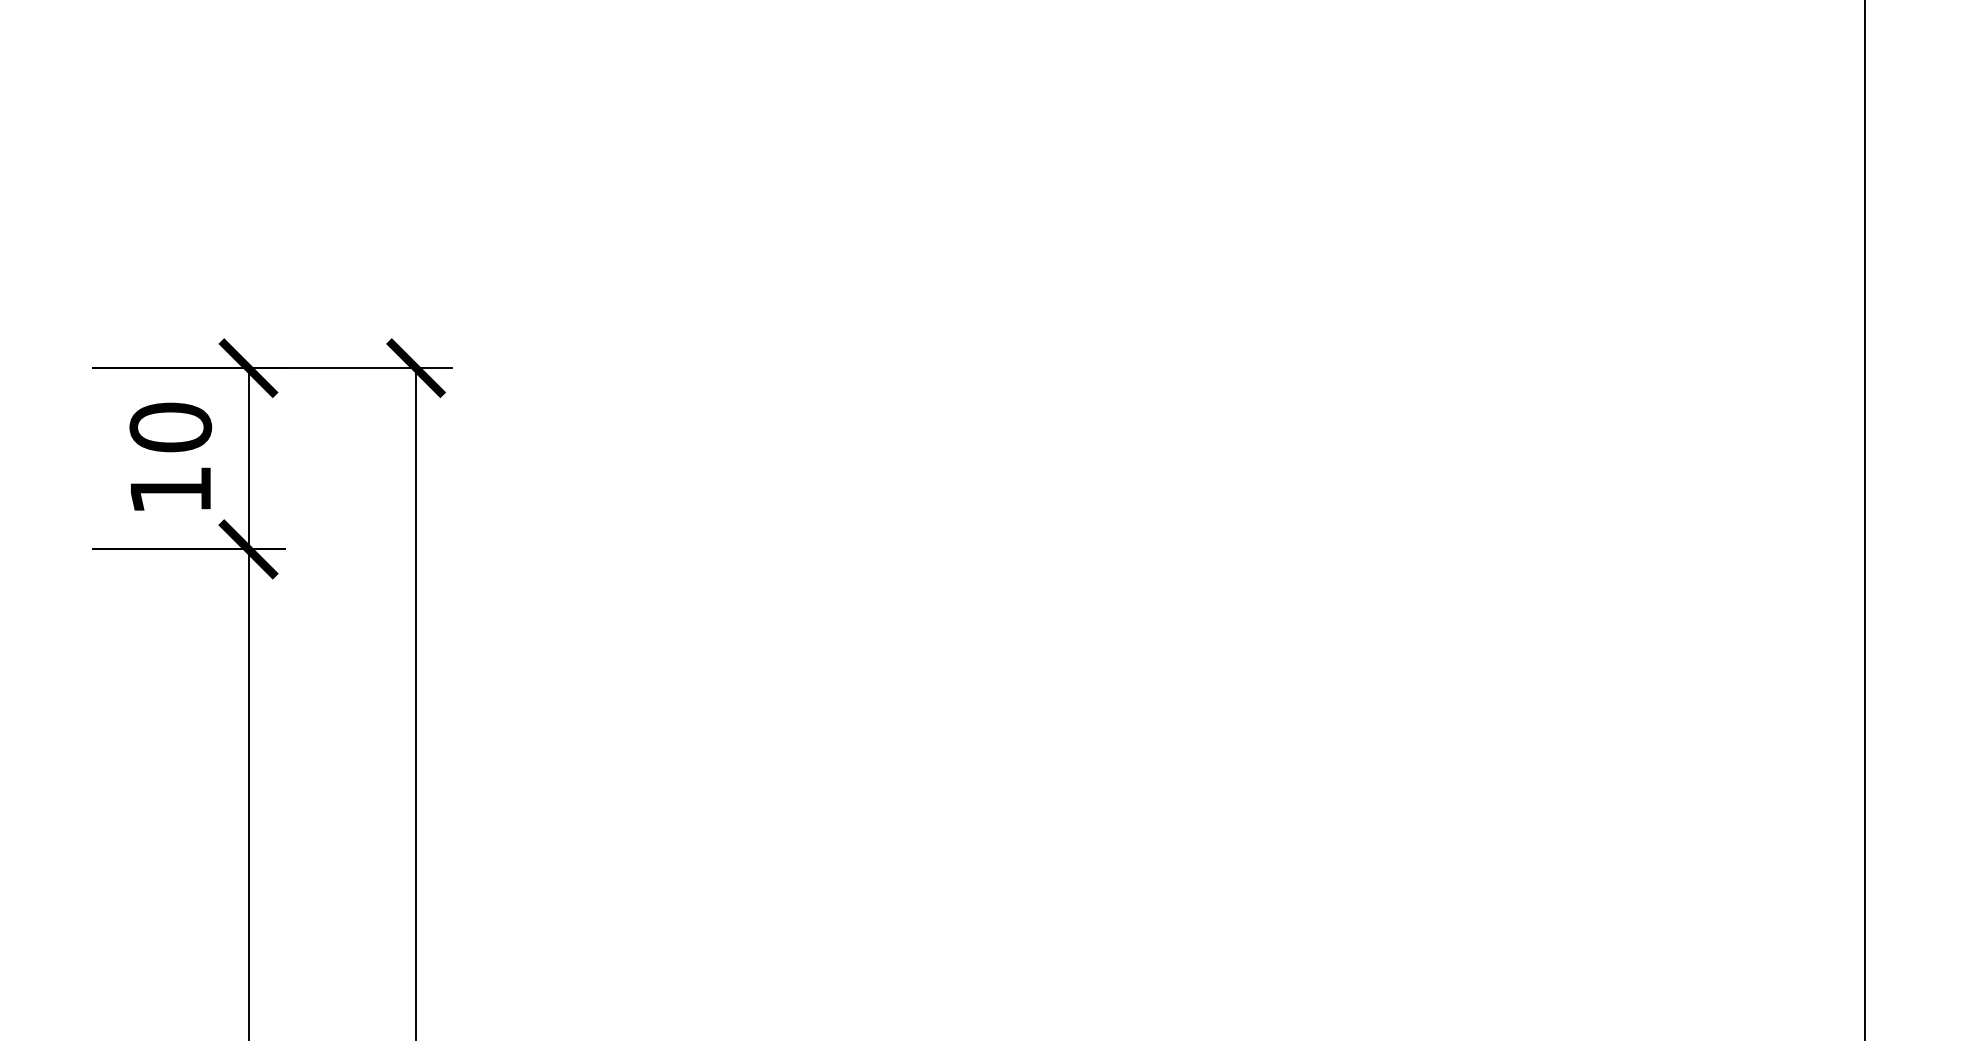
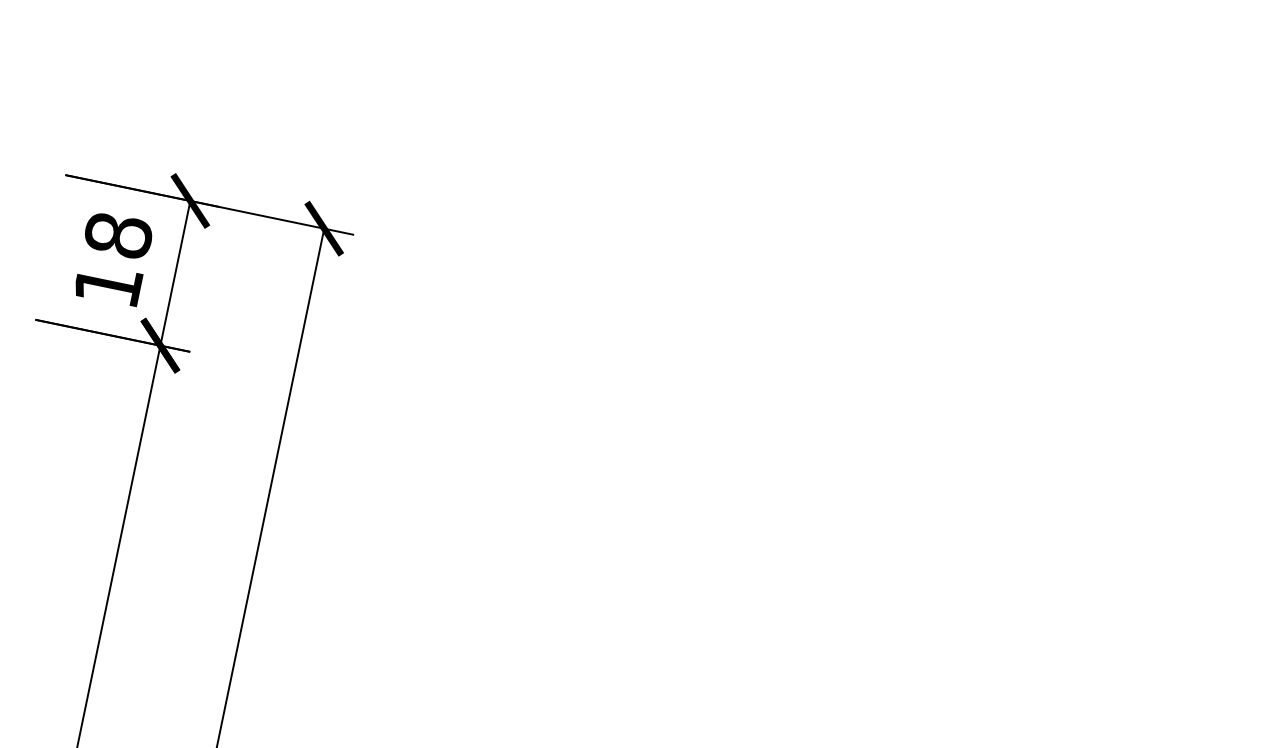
text: (170, 427) -> (118, 235), 10 -> 18

